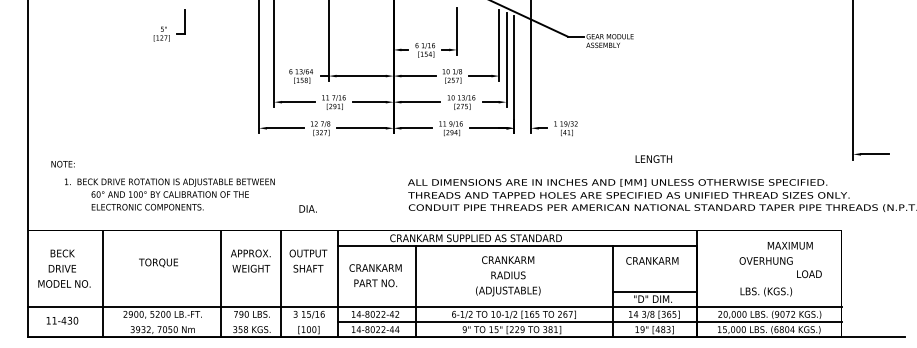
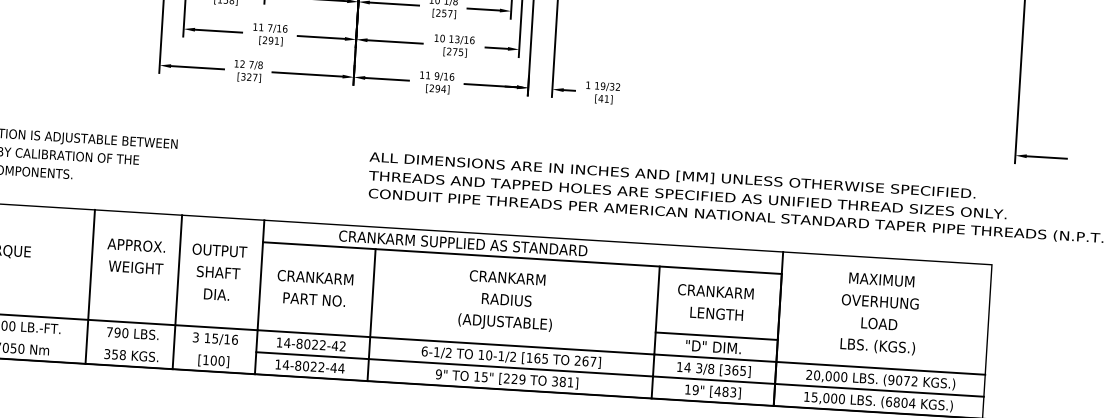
text: (653, 158) -> (716, 312), moved
text: (307, 208) -> (215, 293), moved
text: (789, 245) -> (880, 279), moved
text: (809, 273) -> (879, 322), moved

